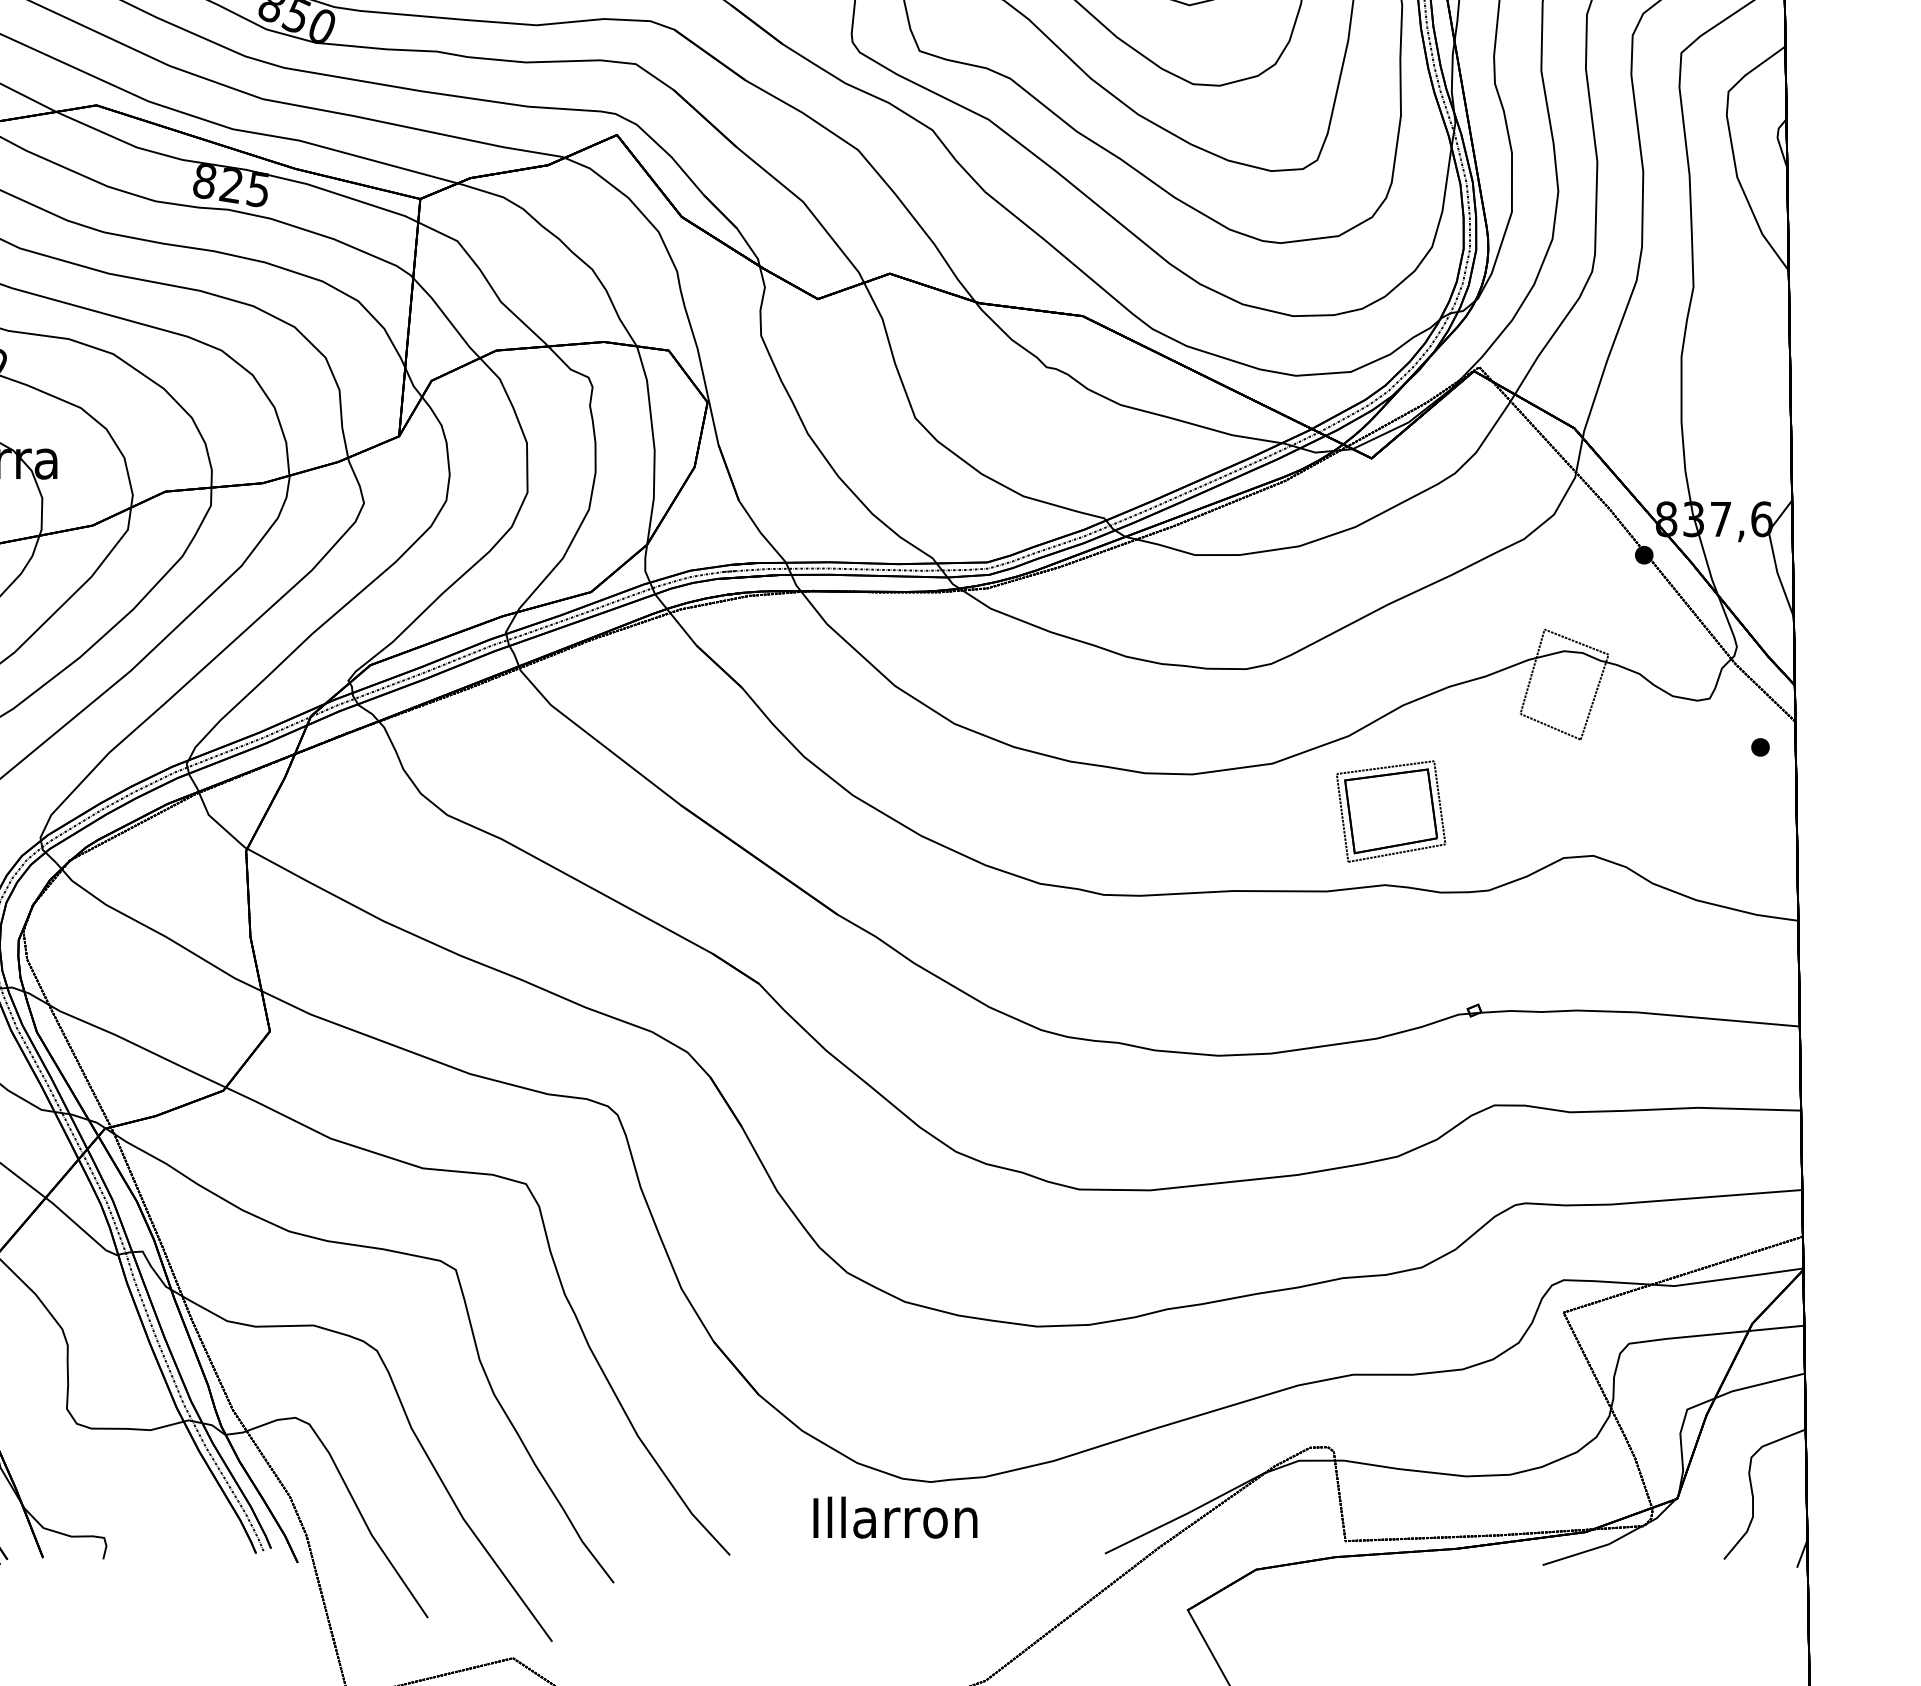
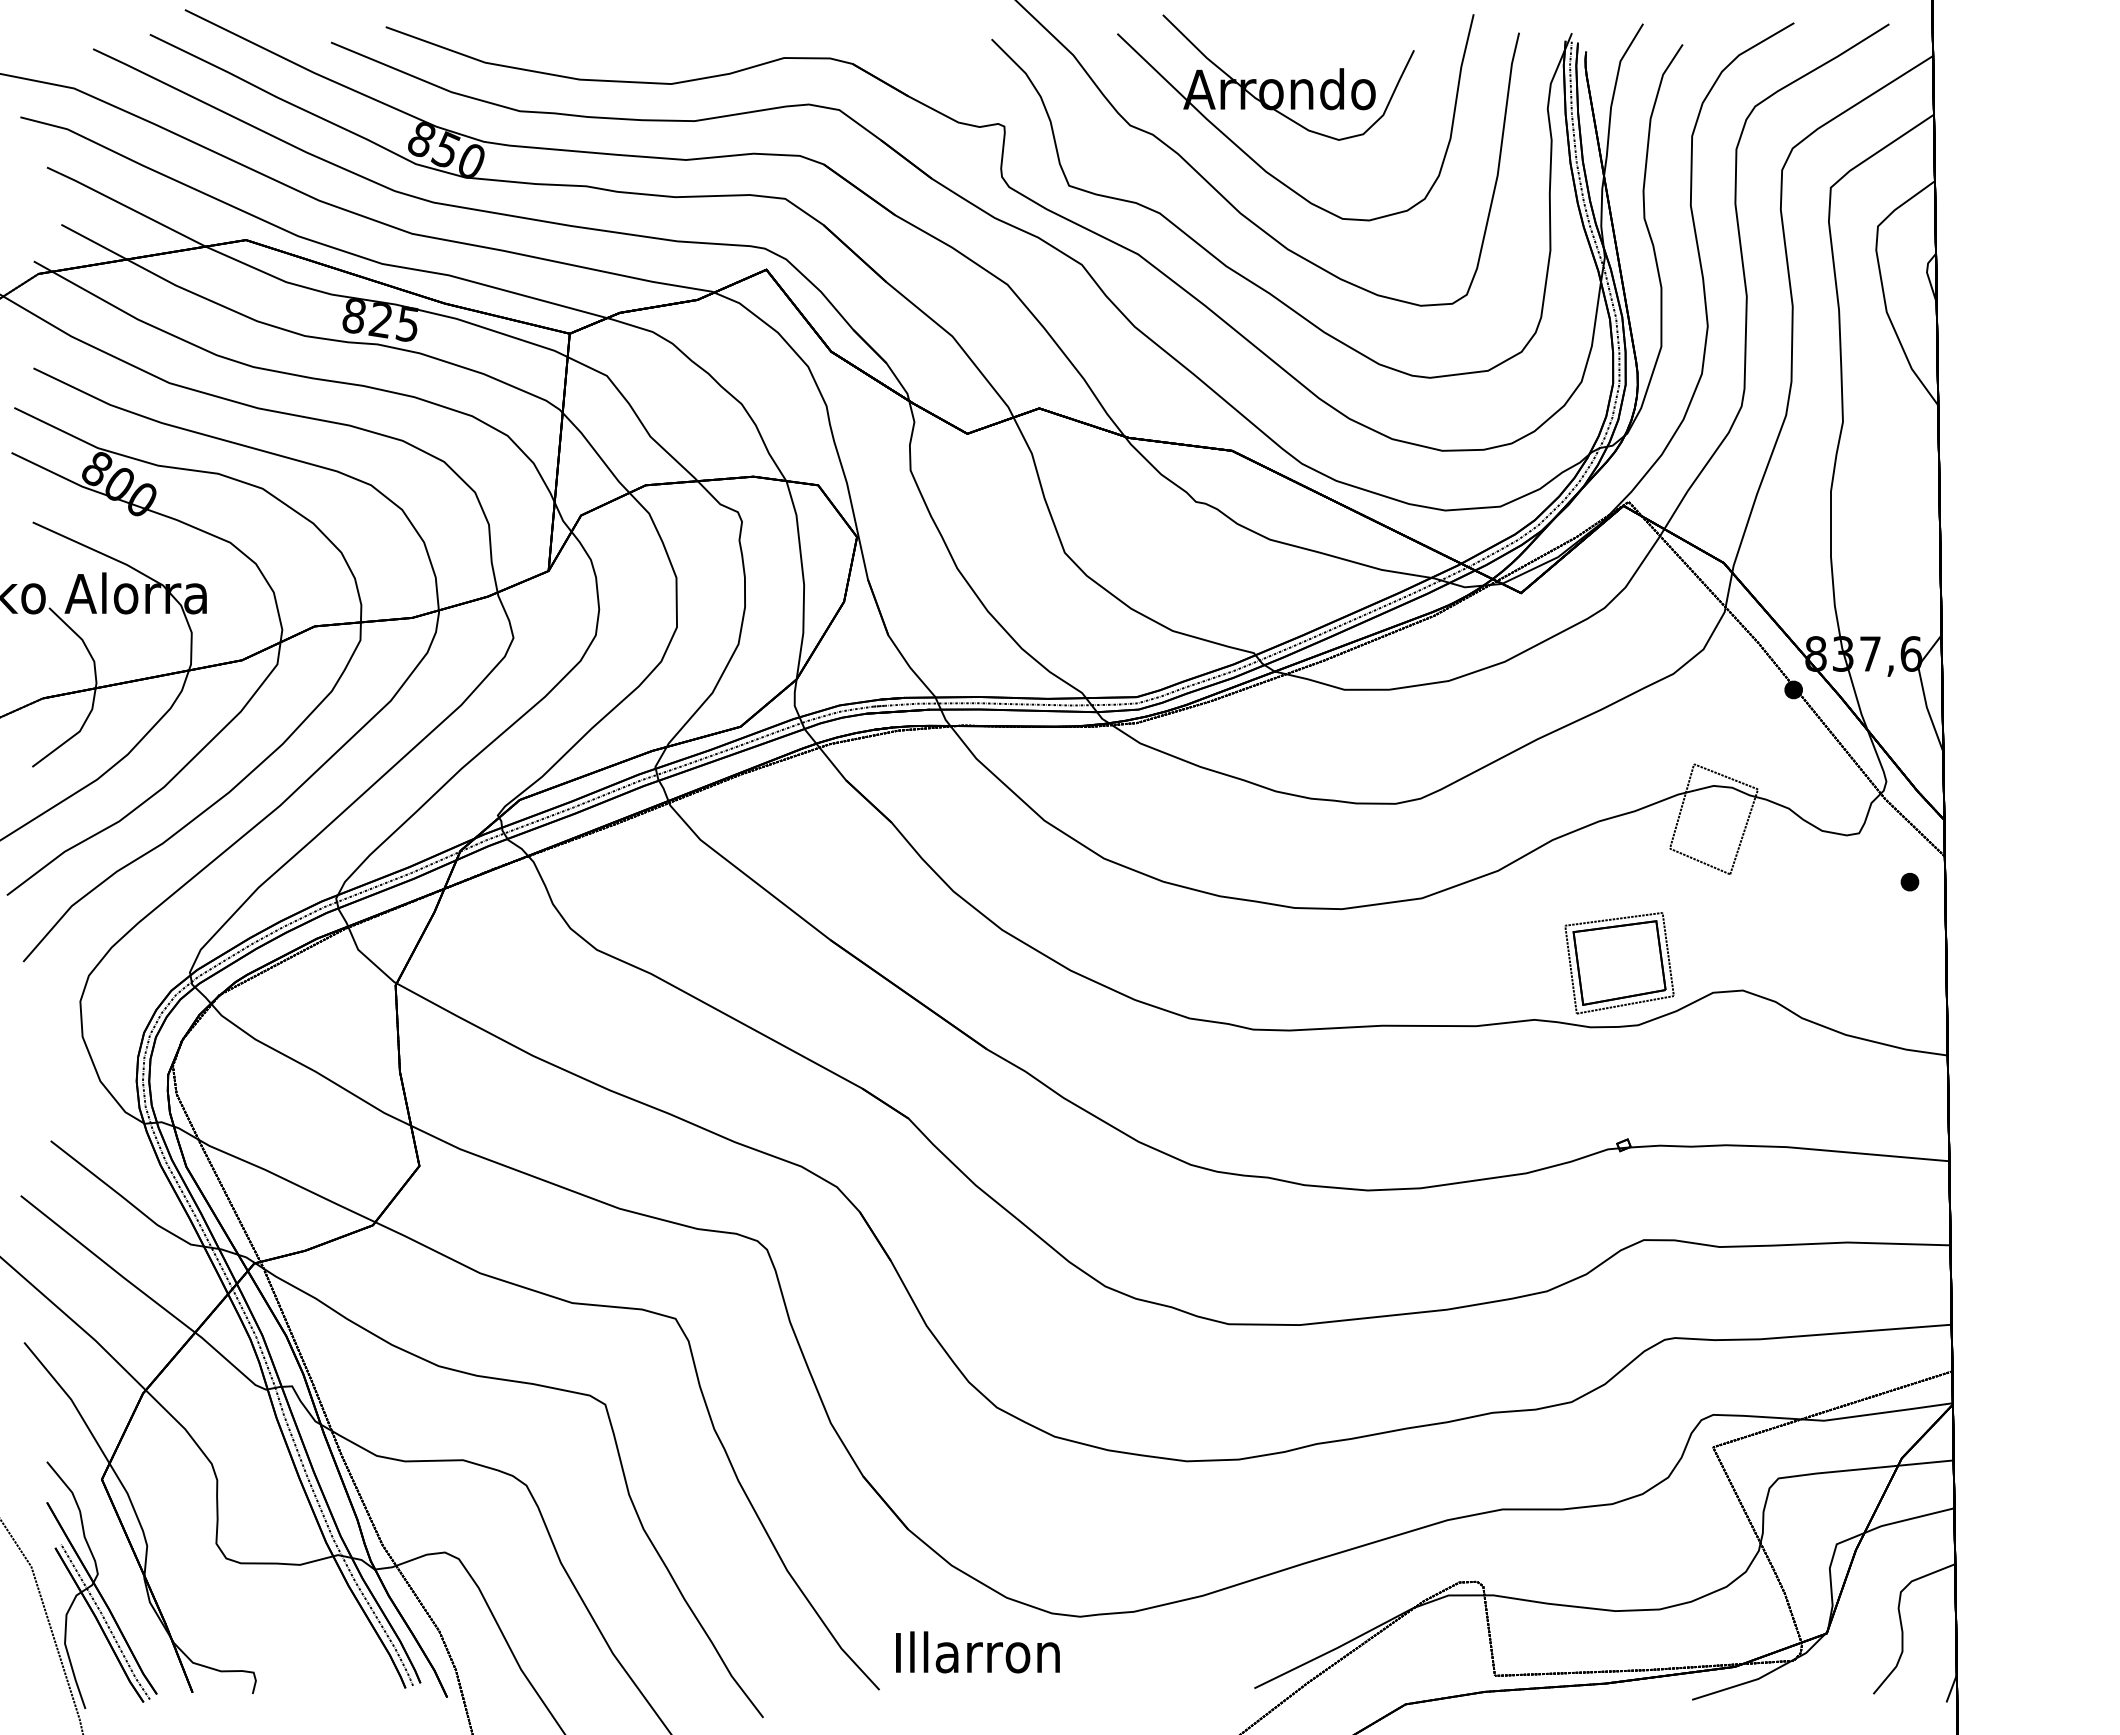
part: (1391, 811) -> (1619, 963), moved
text: (895, 1517) -> (977, 1652), moved

